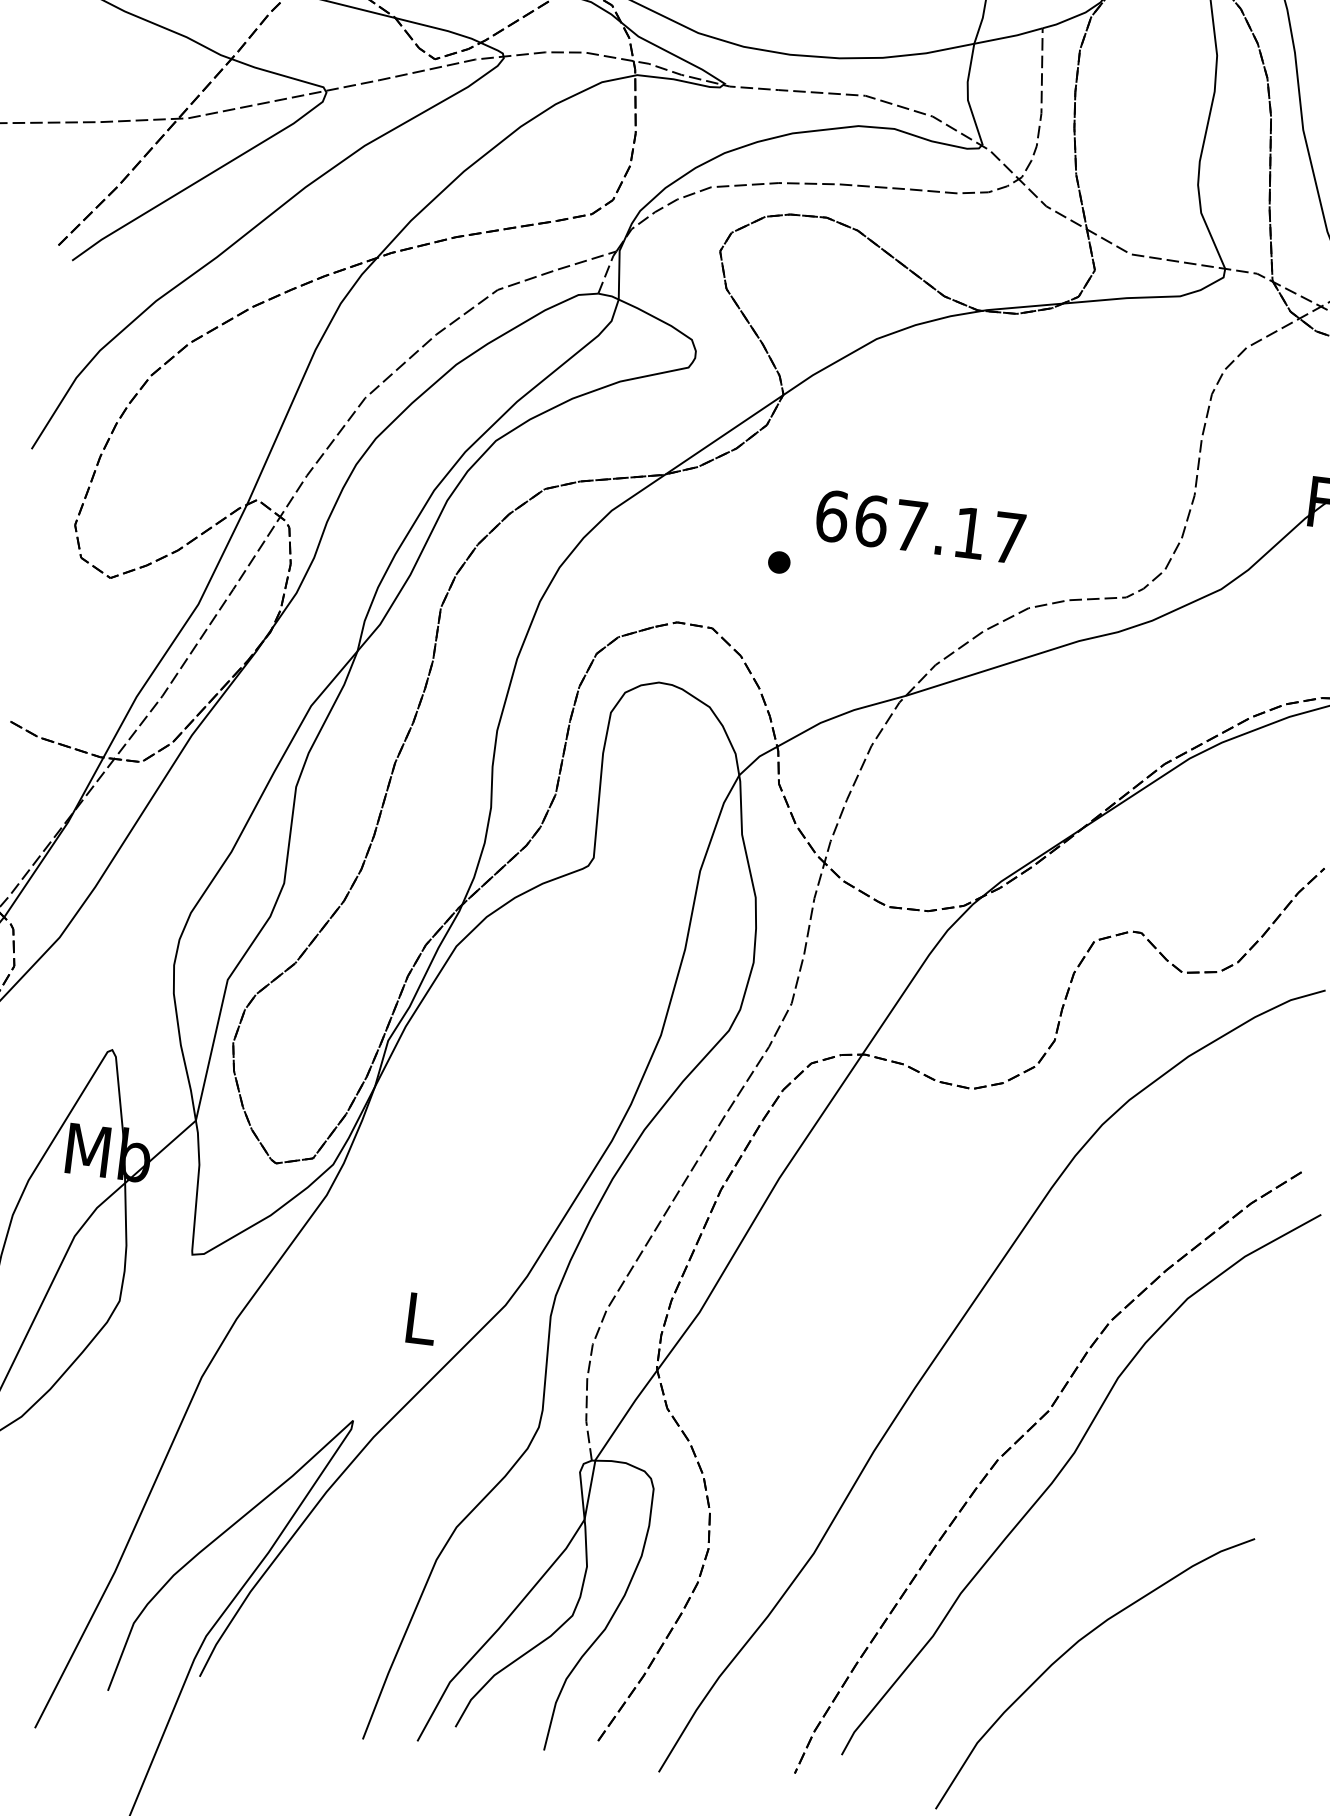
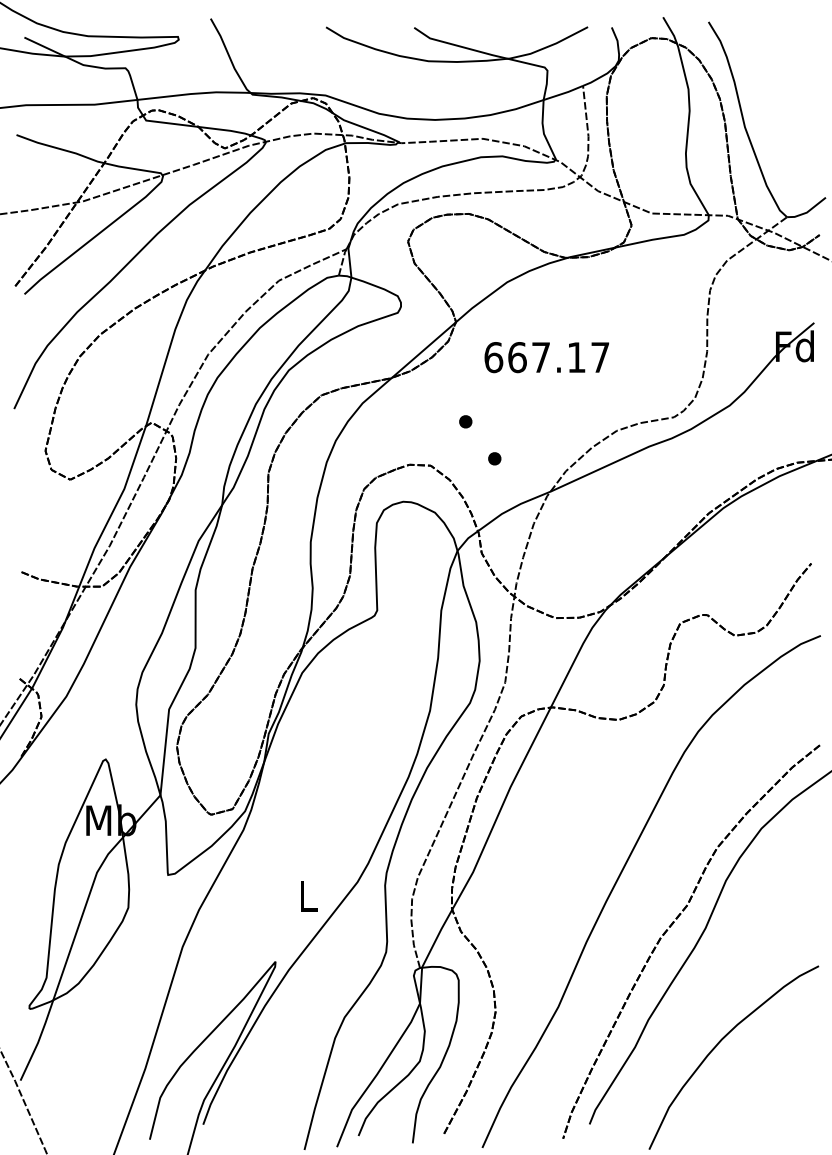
text: (919, 526) -> (546, 357), moved
part: (819, 629) -> (494, 458), added

